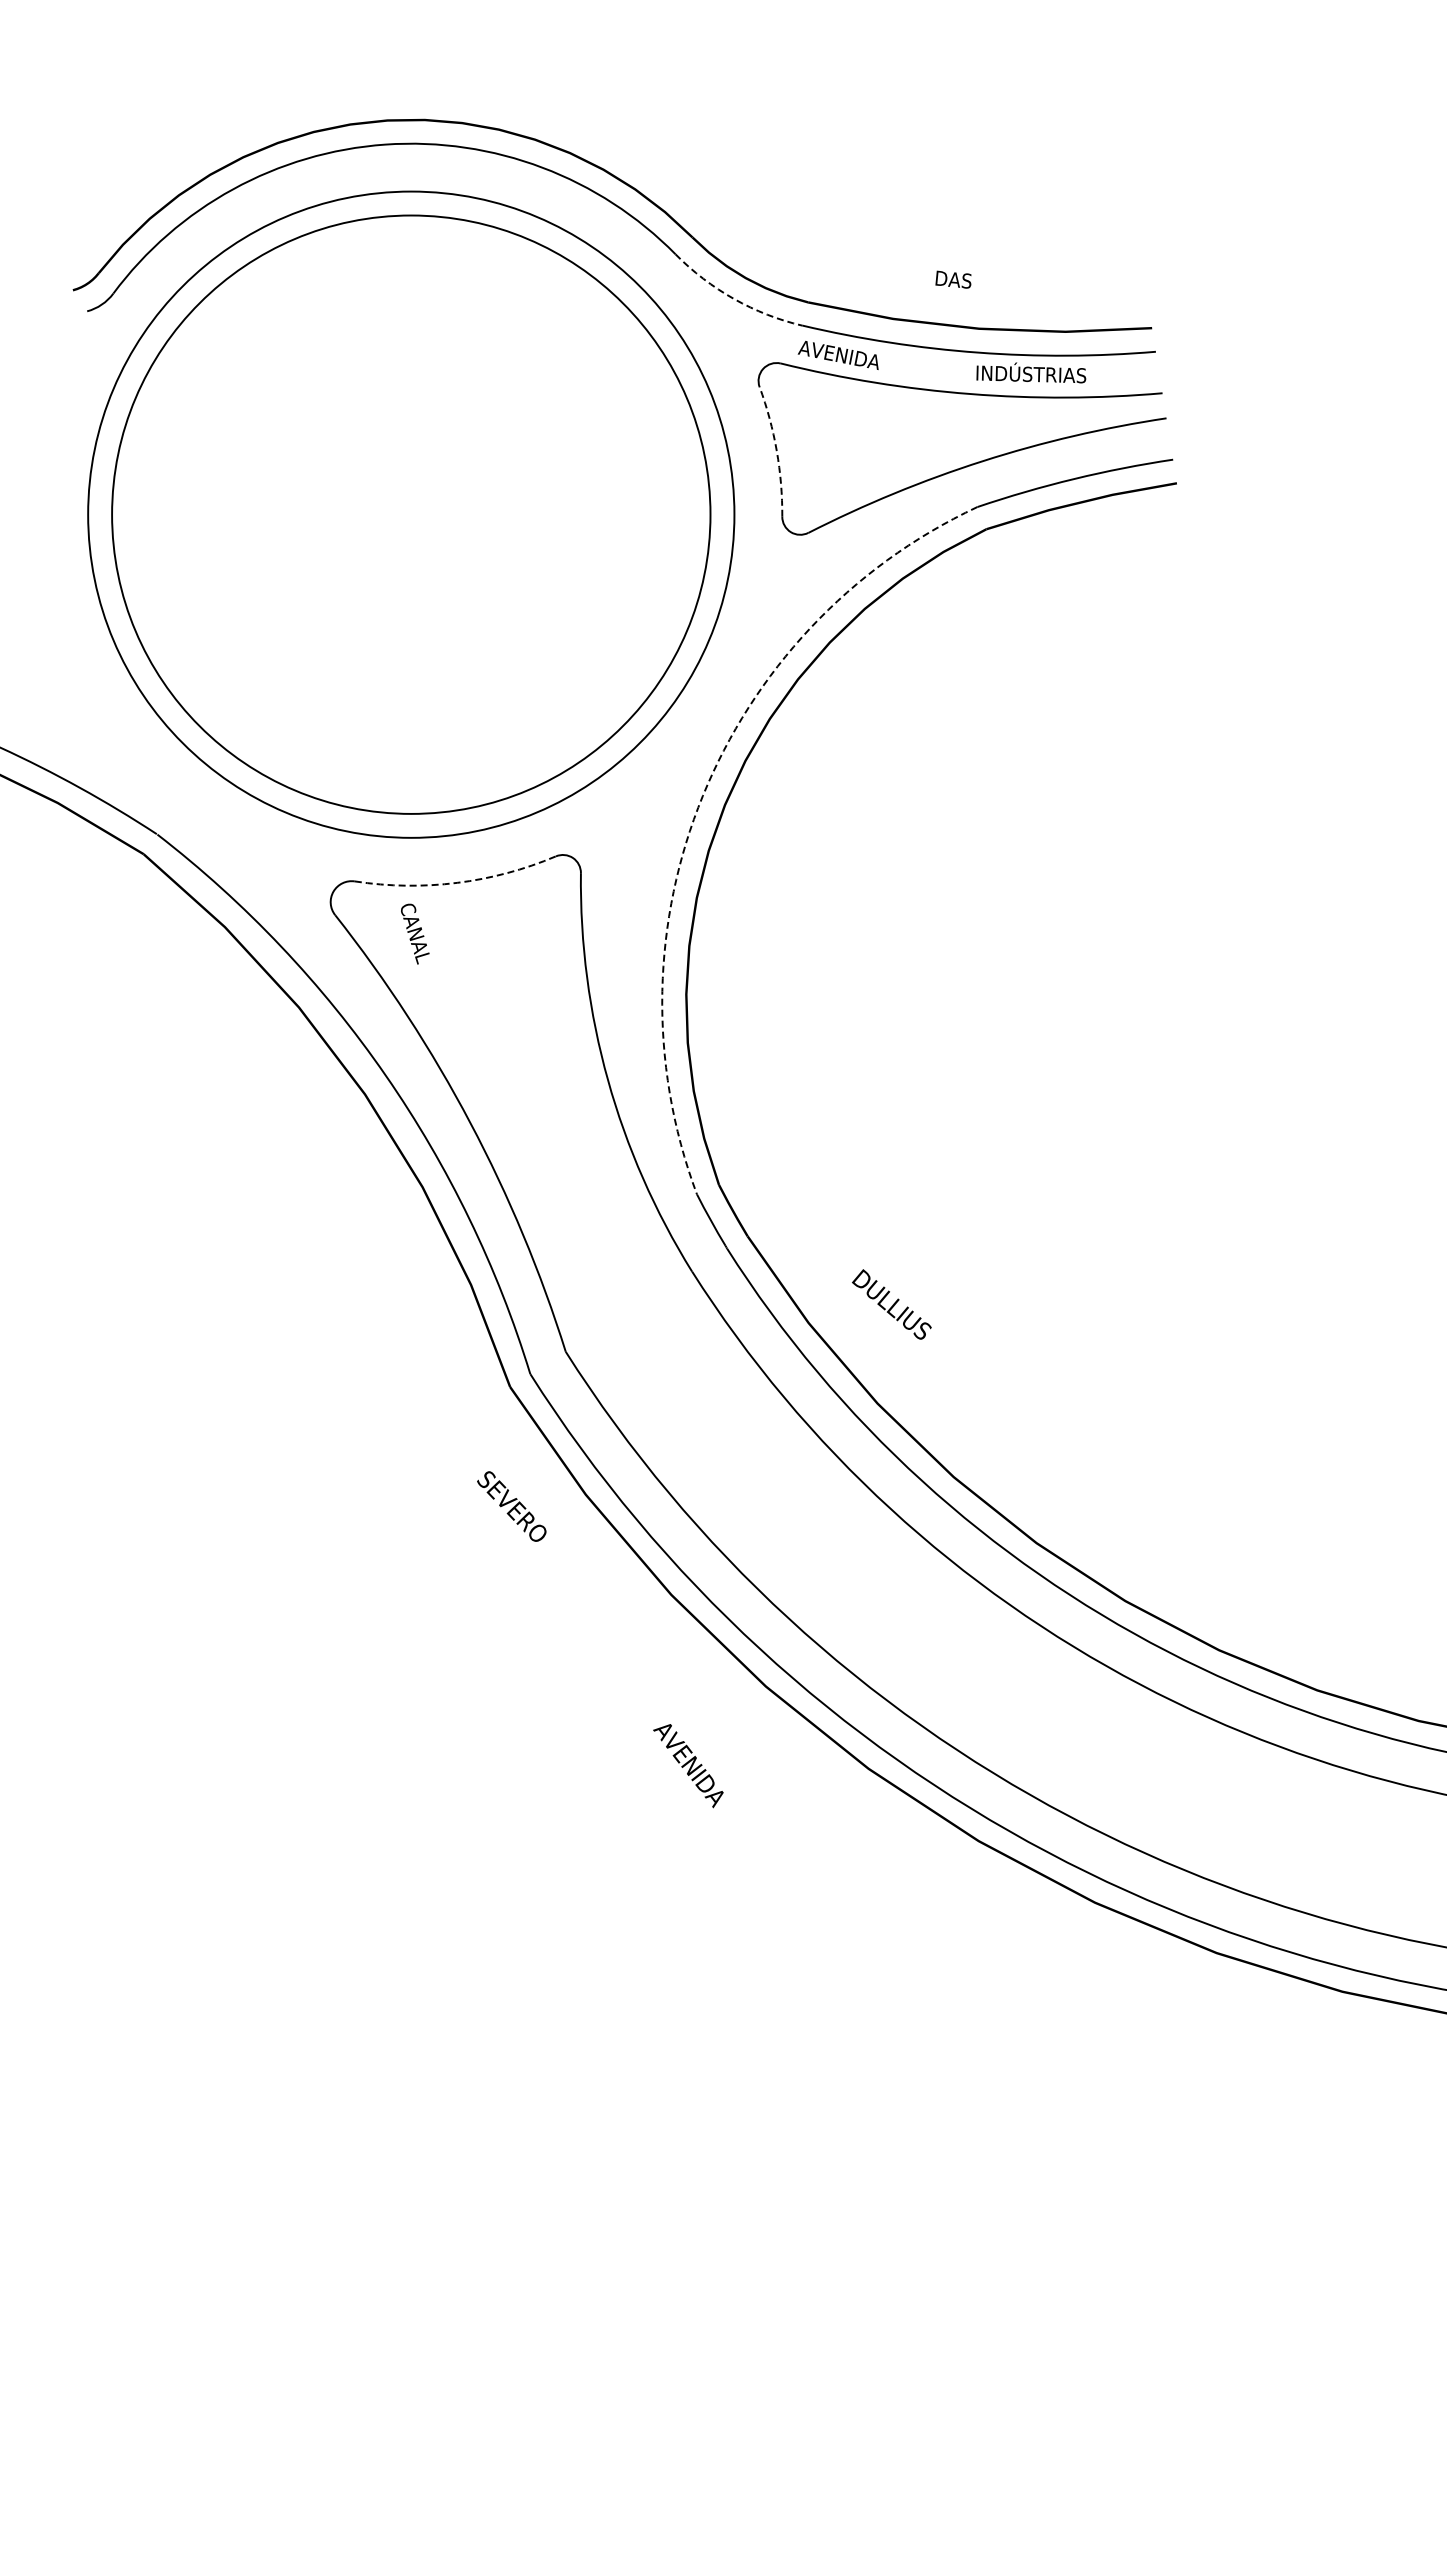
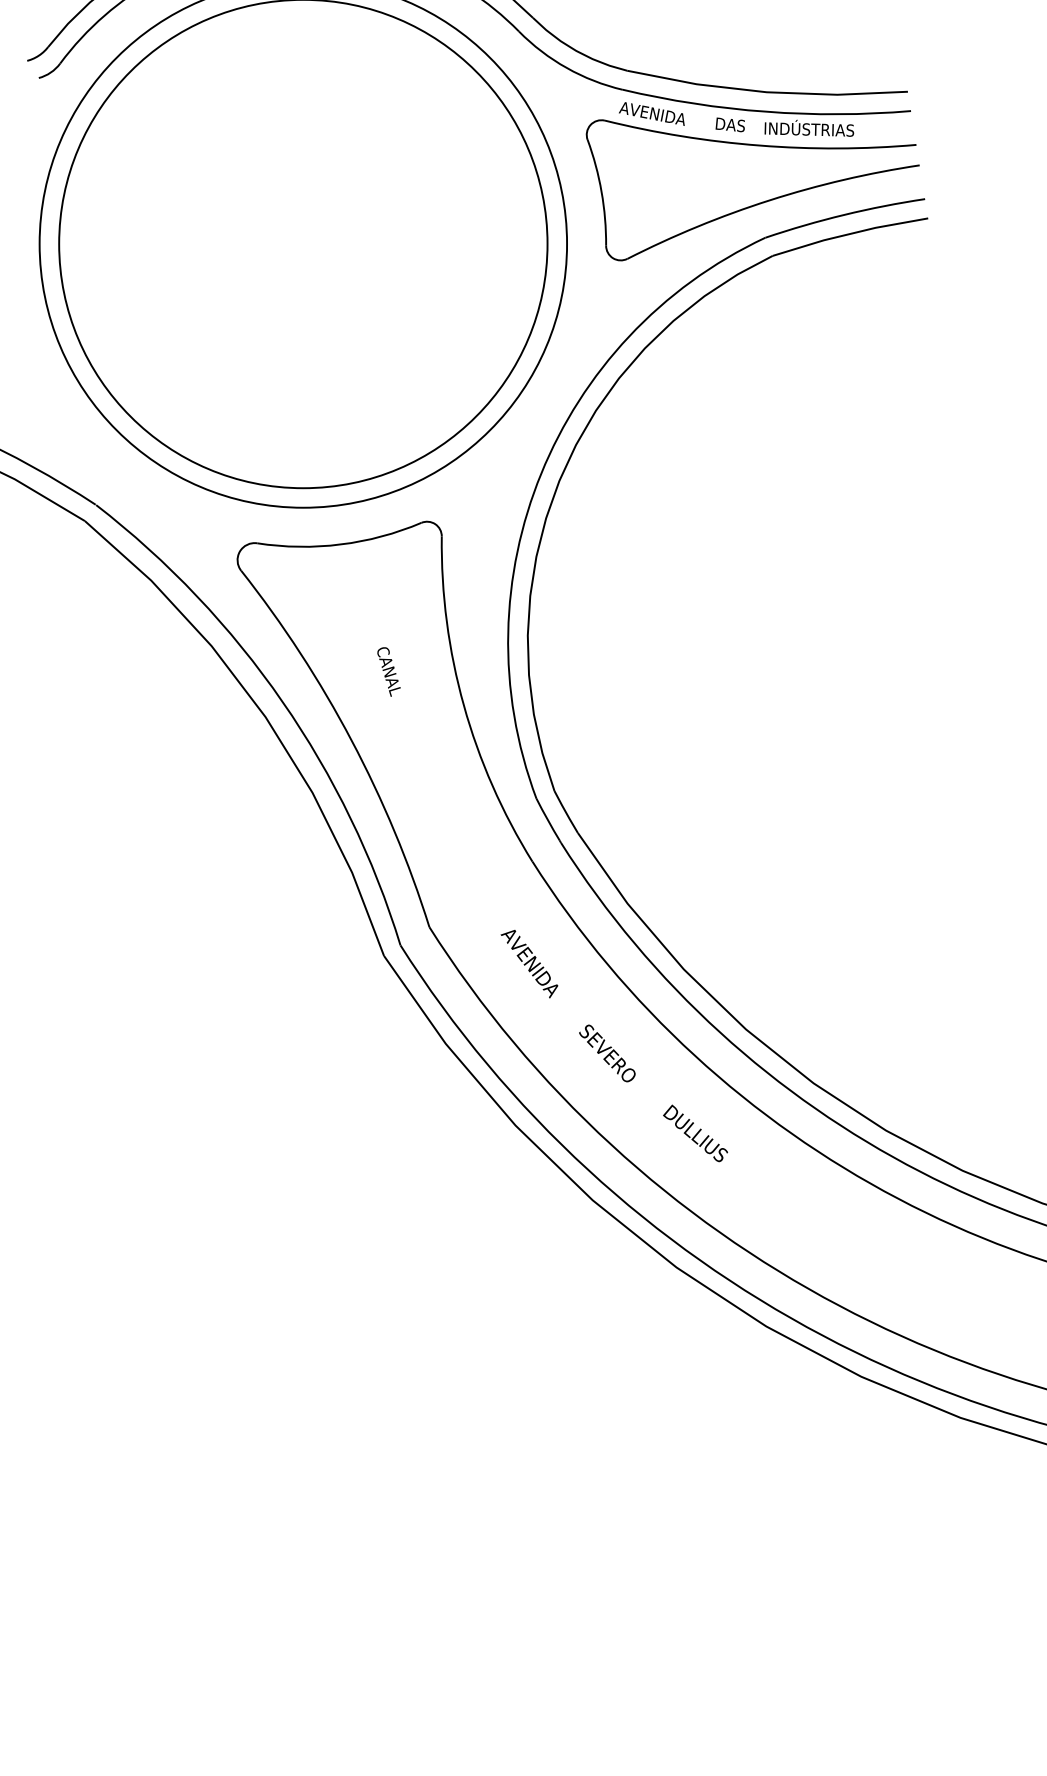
text: (953, 279) -> (730, 124), moved
arc: (734, 299) -> (567, 68), dashed -> solid
arc: (776, 450) -> (601, 191), dashed -> solid
arc: (702, 795) -> (541, 473), dashed -> solid
arc: (457, 882) -> (341, 544), dashed -> solid
text: (415, 933) -> (389, 671), moved
text: (891, 1304) -> (695, 1133), moved
text: (511, 1506) -> (607, 1053), moved
text: (688, 1766) -> (529, 964), moved

